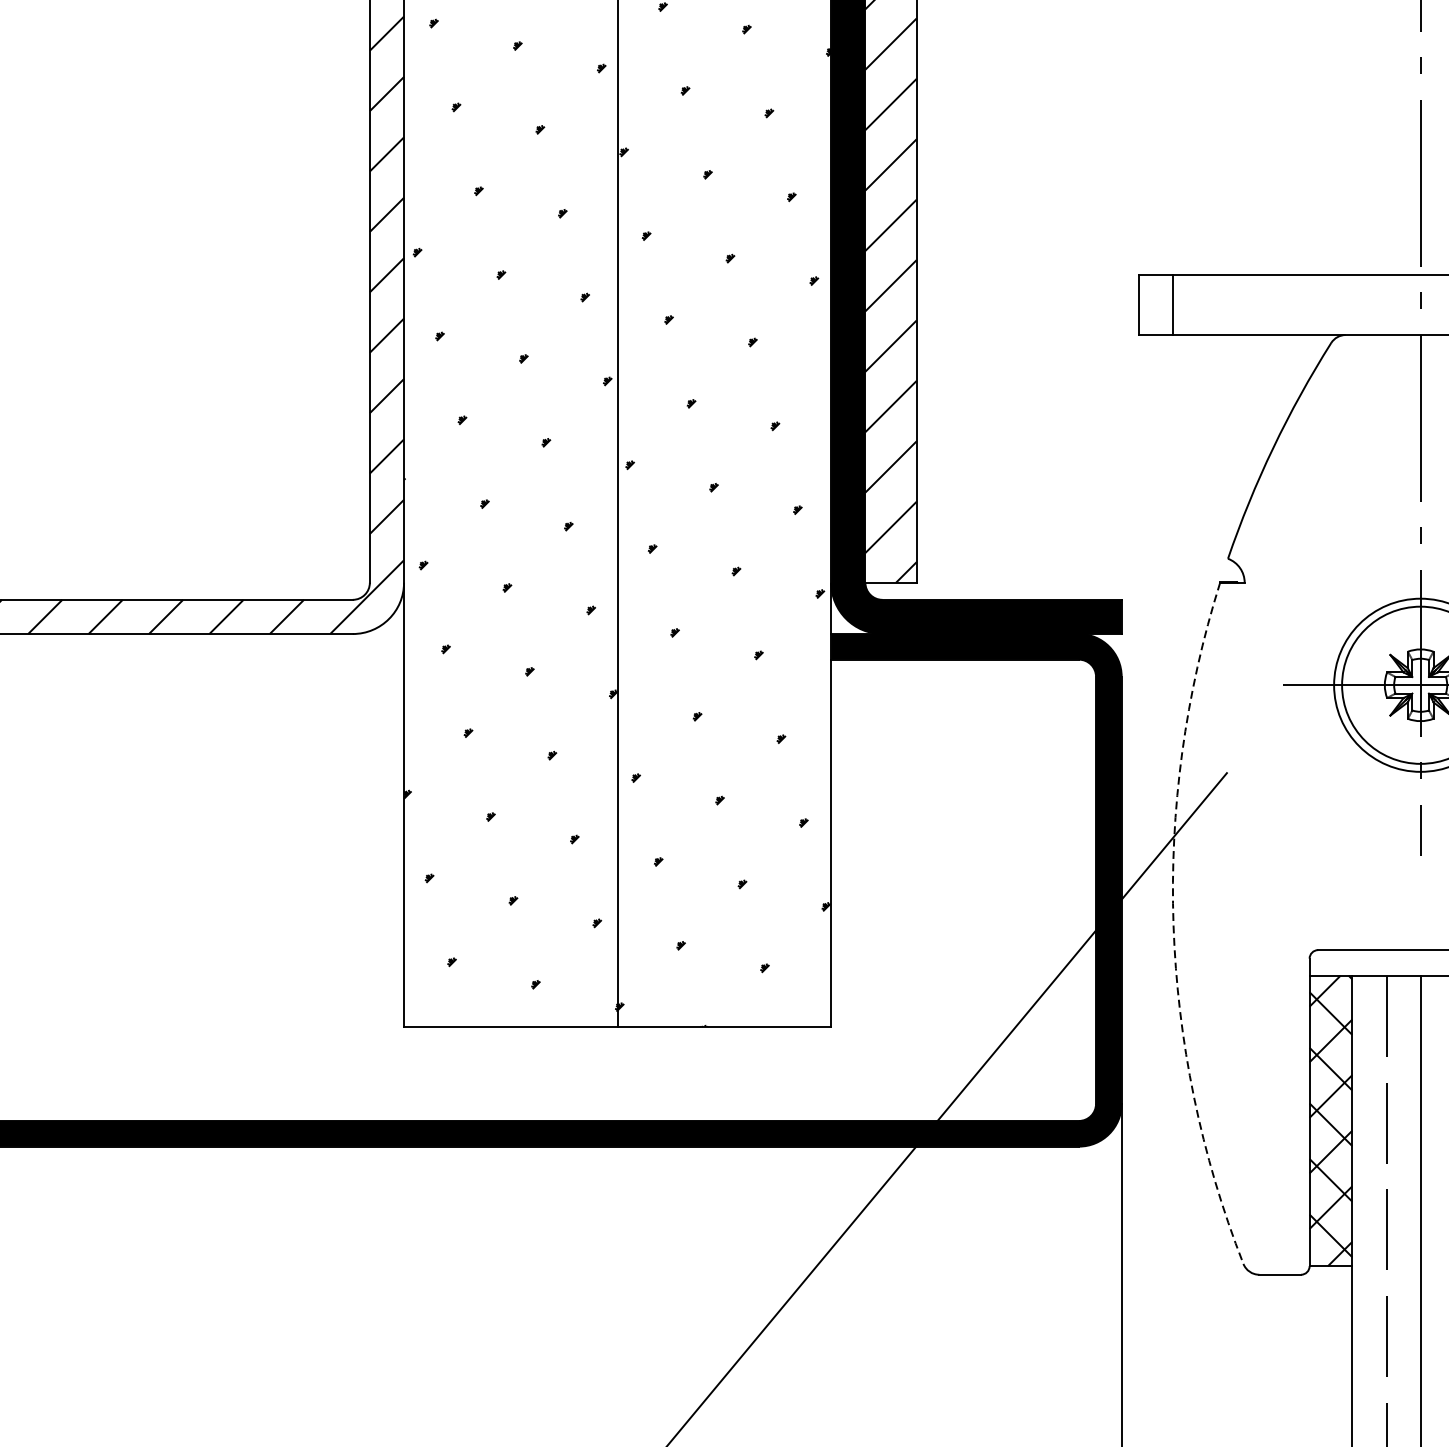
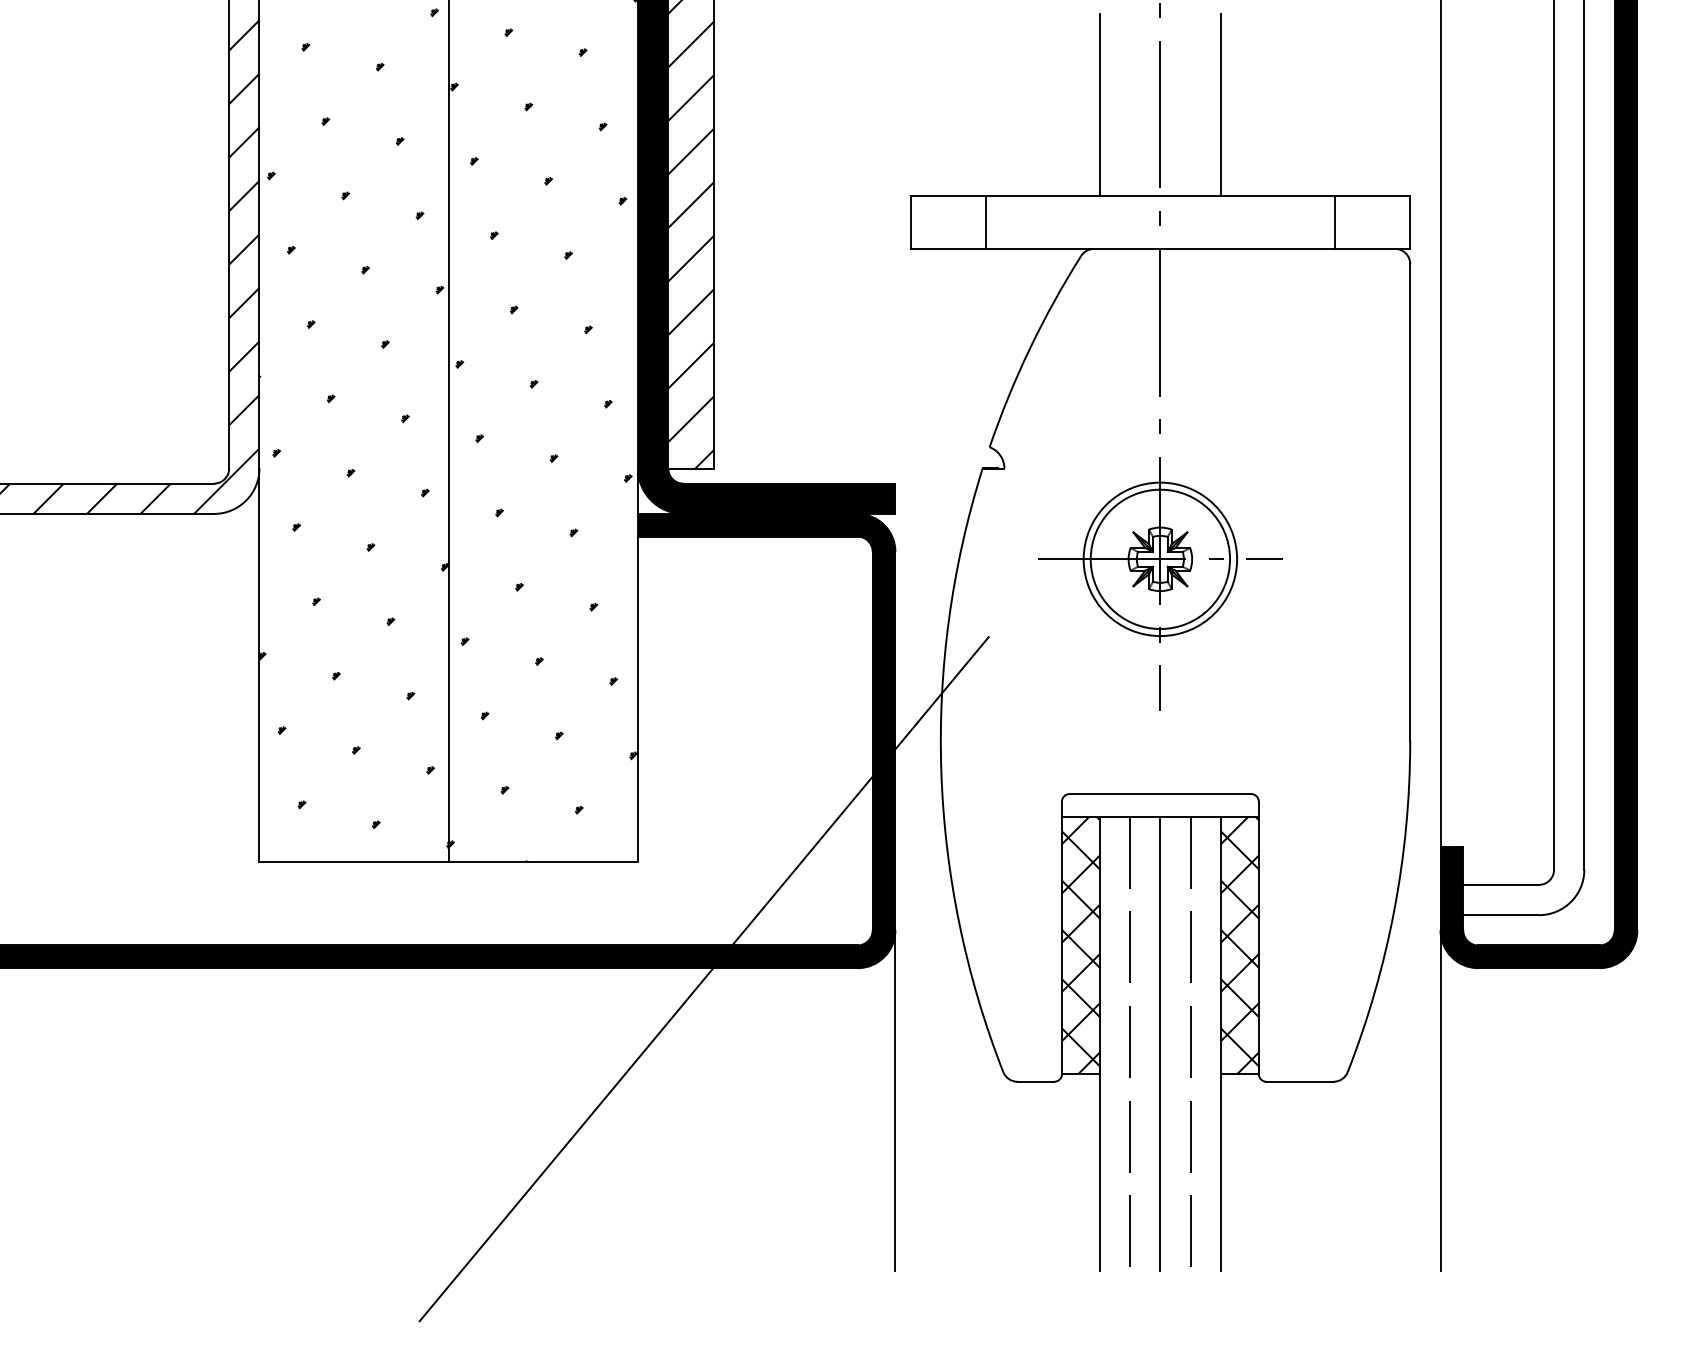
line: (1351, 172) -> (1099, 104), added
line: (1173, 304) -> (986, 221), moved
arc: (1173, 925) -> (941, 772), dashed -> solid

